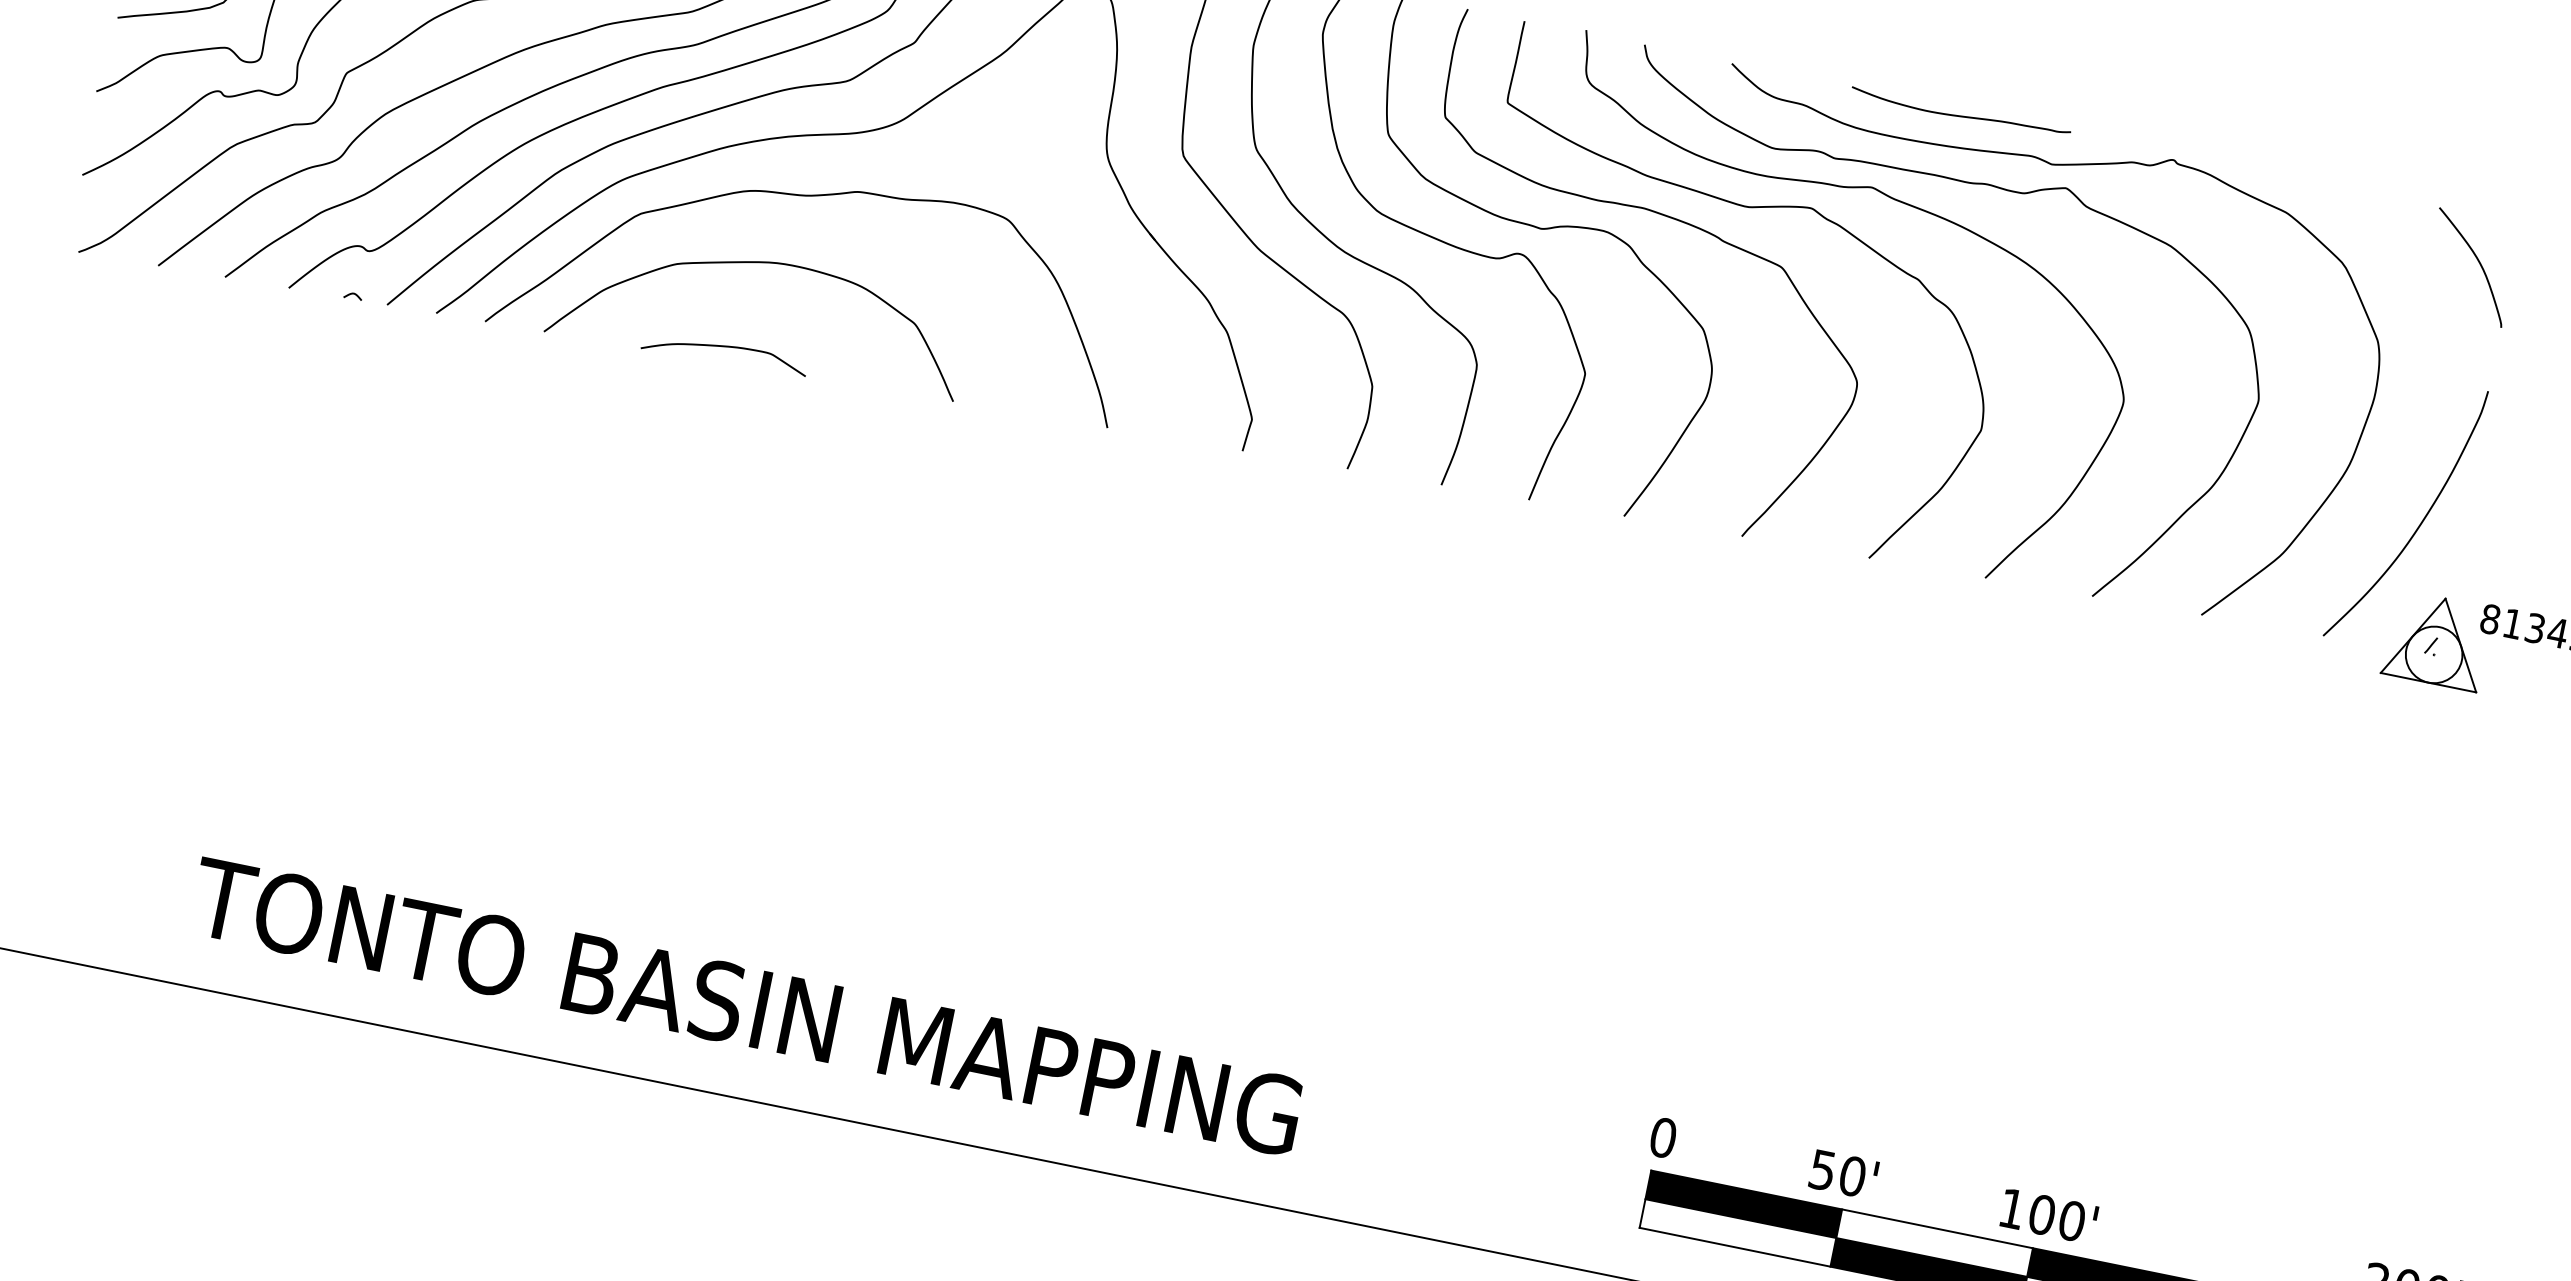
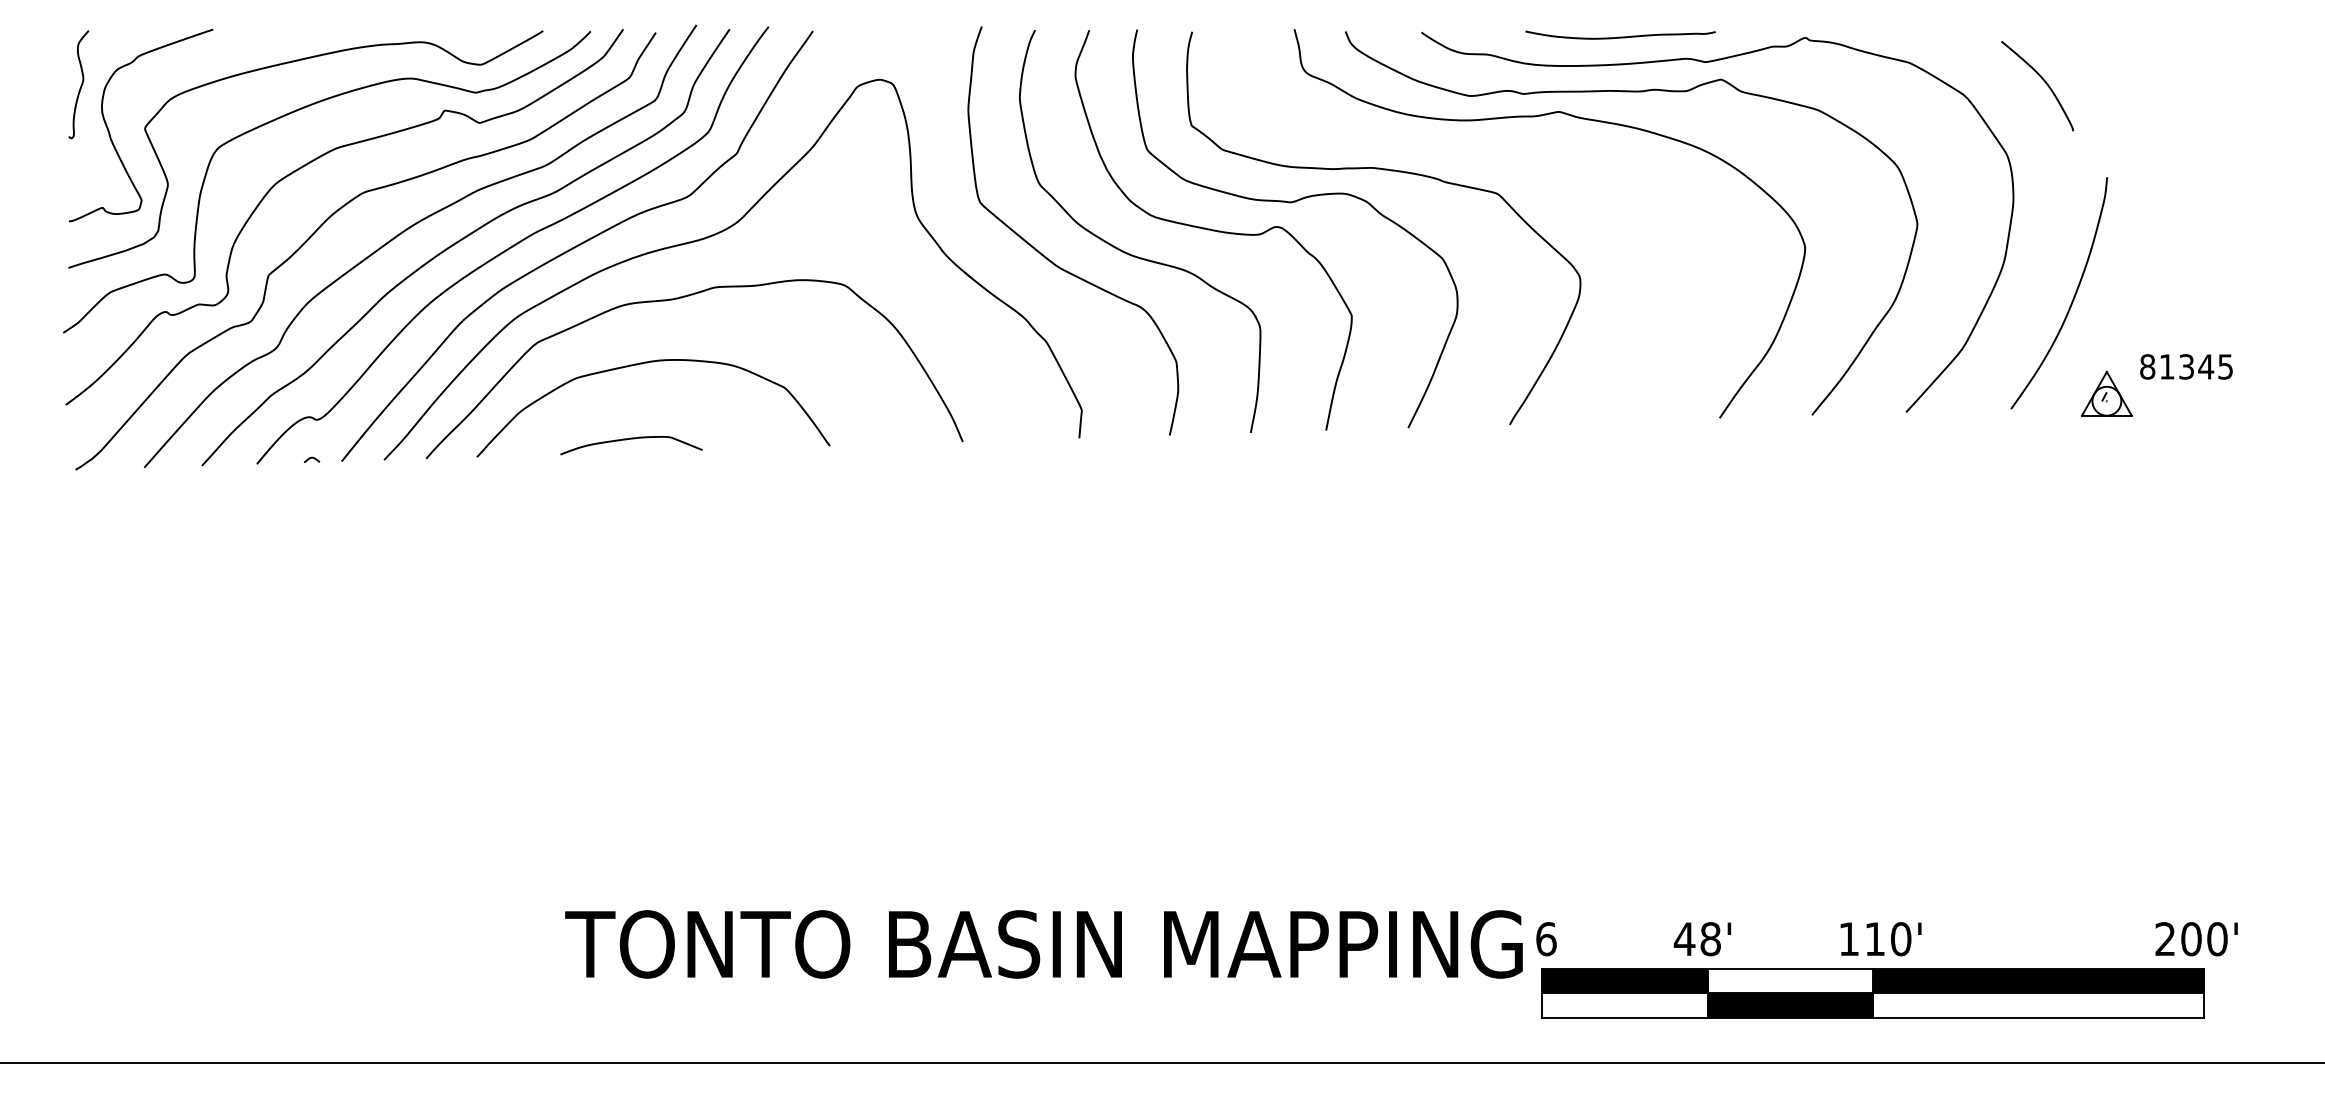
curve: (1746, 208) -> (1458, 150), removed
curve: (2478, 263) -> (2043, 81), moved
part: (2436, 640) -> (2106, 393), size x0.6
text: (745, 1006) -> (1043, 944), moved
text: (1663, 1138) -> (1546, 939), 0 -> 6
text: (1836, 1173) -> (1696, 939), 50' -> 48'
text: (2042, 1215) -> (1875, 939), 100' -> 110'

